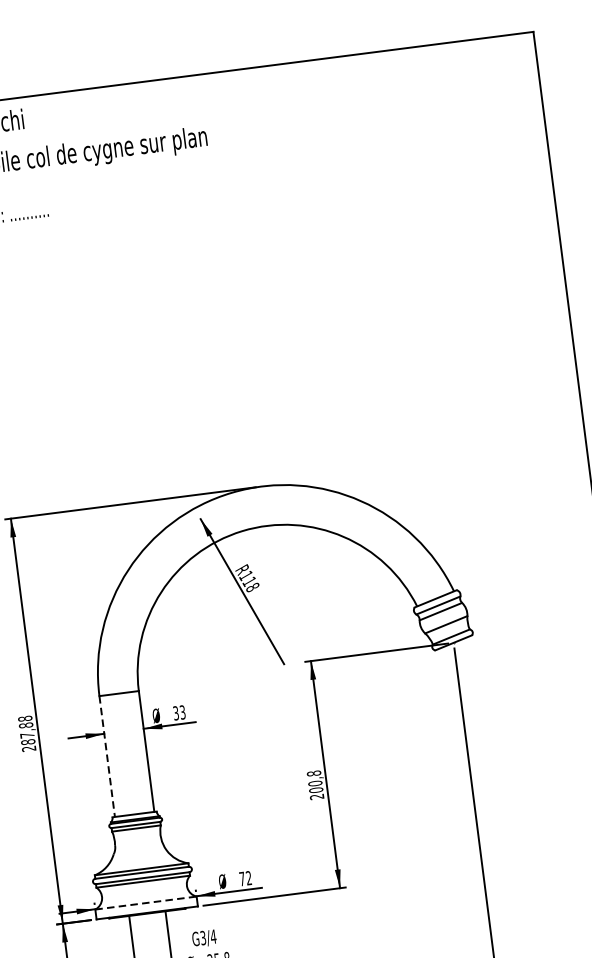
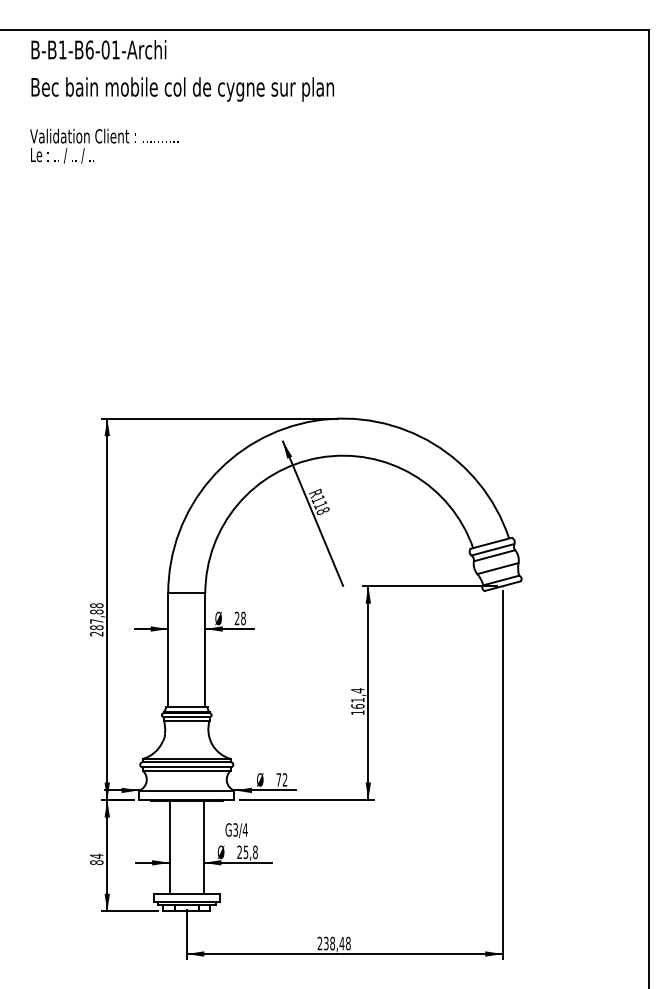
text: (178, 712) -> (239, 618), 33 -> 28
line: (107, 756) -> (168, 650), dashed -> solid
text: (315, 785) -> (357, 701), 200,8 -> 161,4
line: (145, 902) -> (186, 790), dashed -> solid

